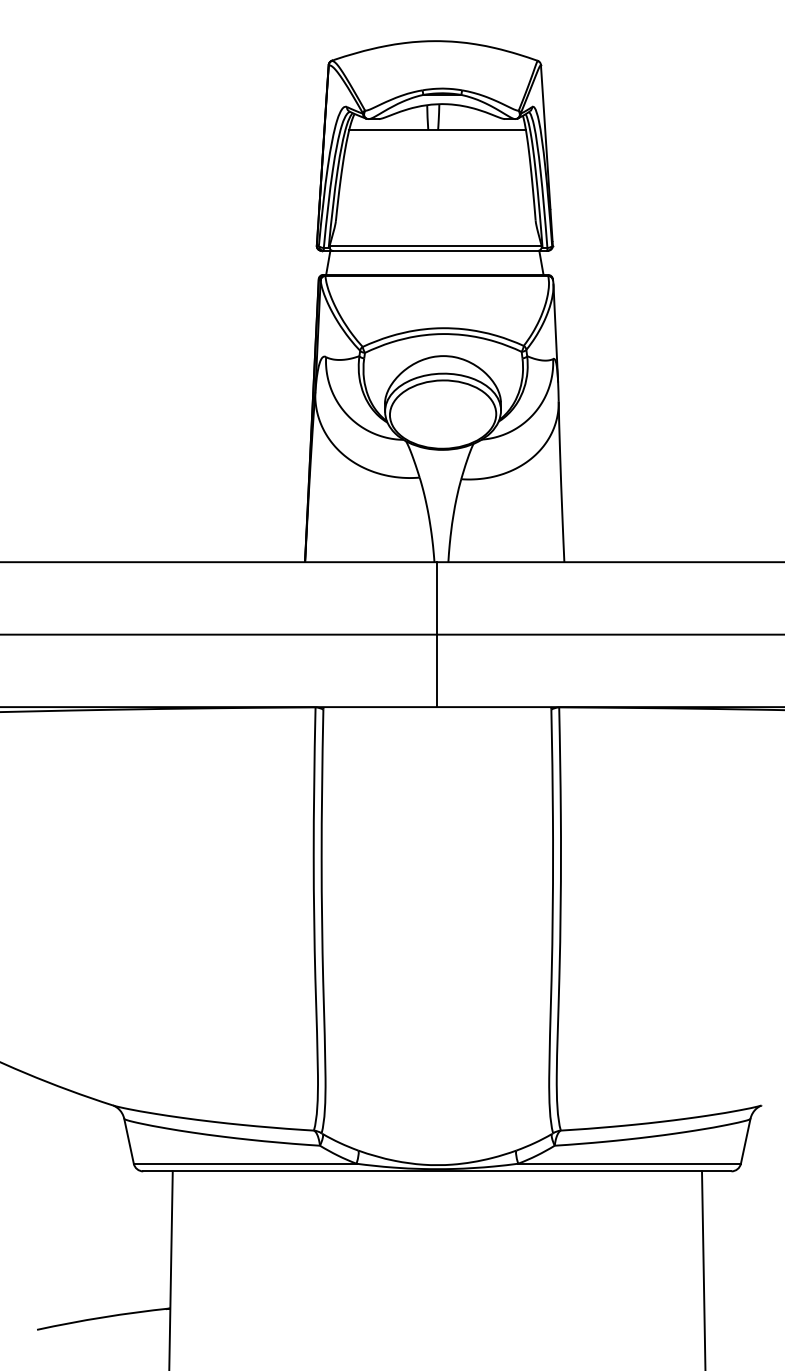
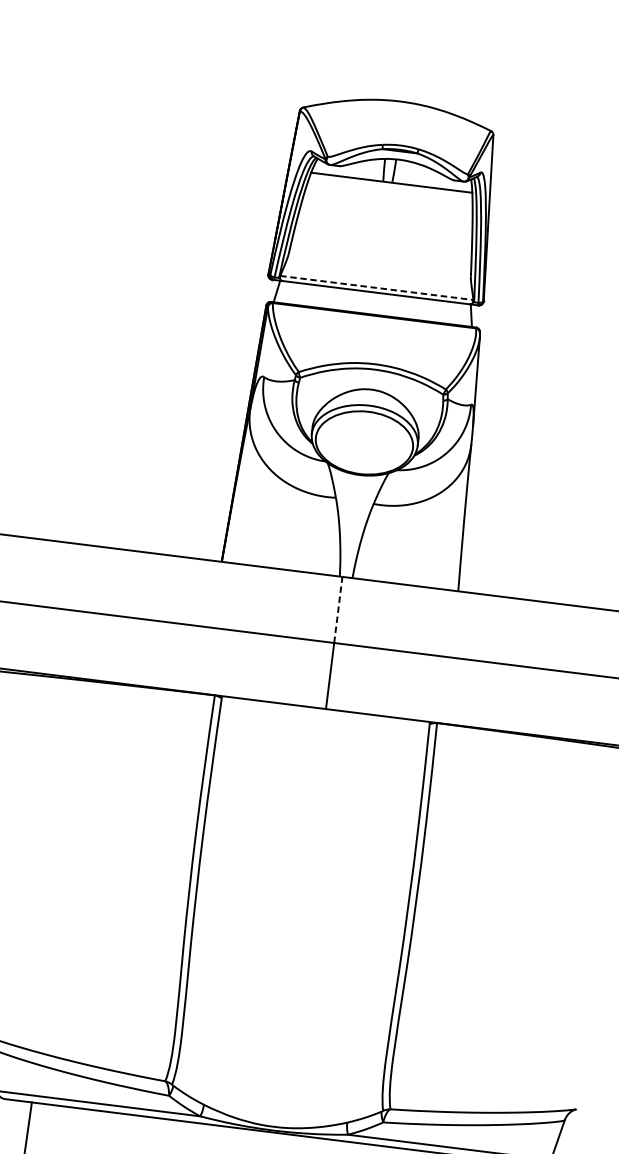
line: (435, 245) -> (376, 287), solid -> dashed
line: (437, 597) -> (338, 609), solid -> dashed

